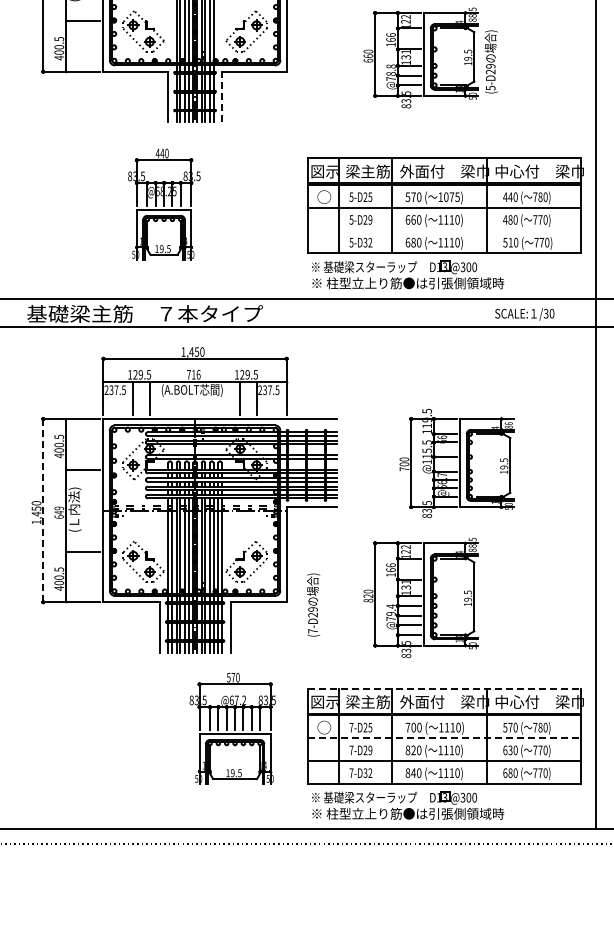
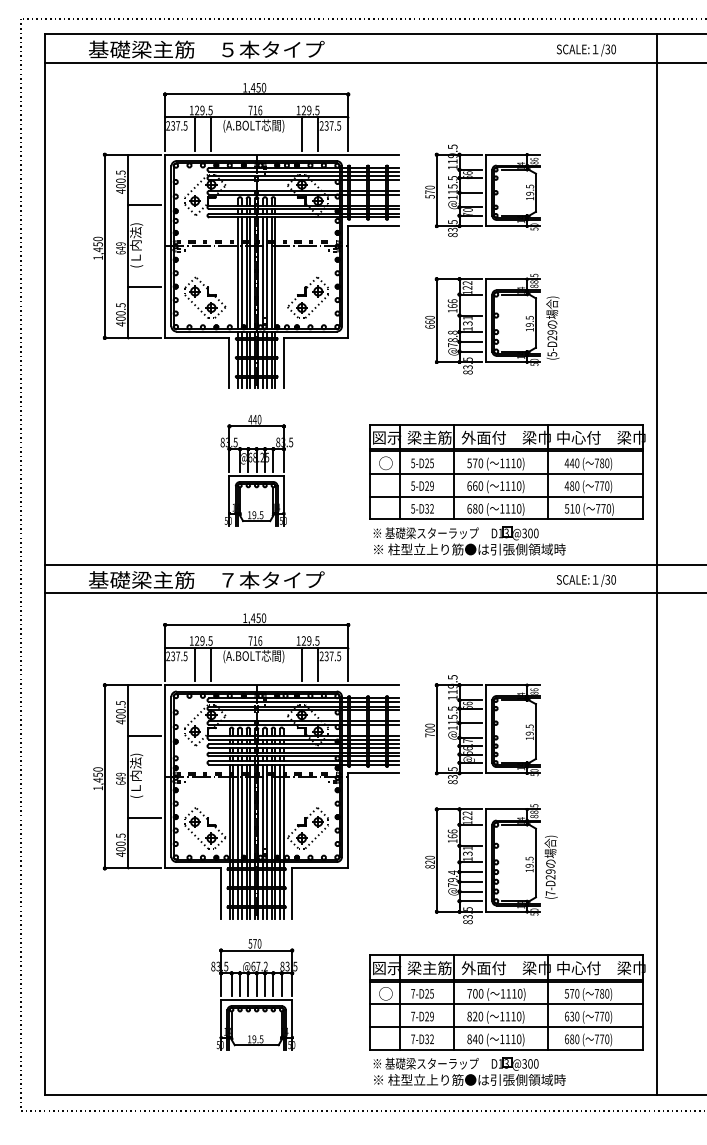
line: (221, 96) -> (283, 362), dashed -> solid
text: (451, 197) -> (513, 463), 1075) -> 1110)
part: (163, 204) -> (256, 470), moved
line: (444, 230) -> (506, 496), added
part: (456, 463) -> (482, 729), moved
line: (42, 510) -> (104, 776), dashed -> solid
text: (312, 604) -> (550, 866), moved
line: (444, 689) -> (506, 955), dashed -> solid
part: (232, 728) -> (254, 994), moved
line: (444, 738) -> (506, 1004), dashed -> solid

